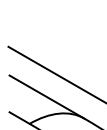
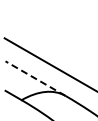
line: (46, 96) -> (35, 78), solid -> dashed

